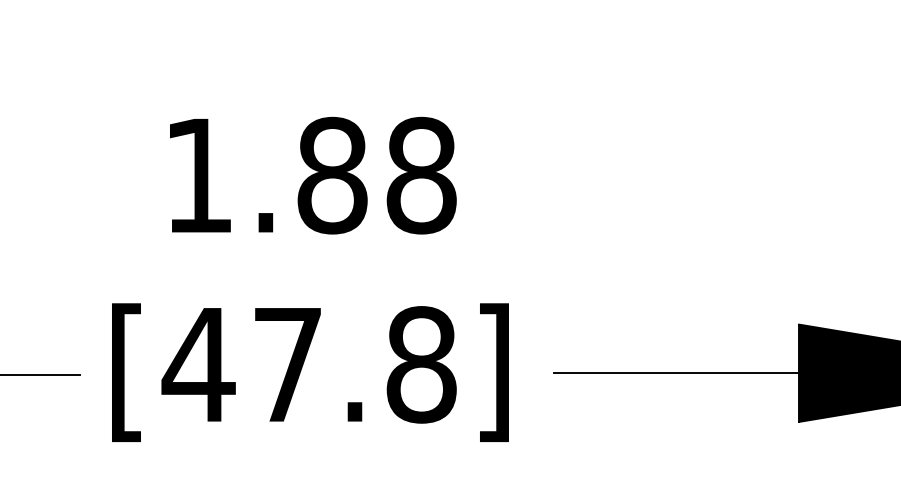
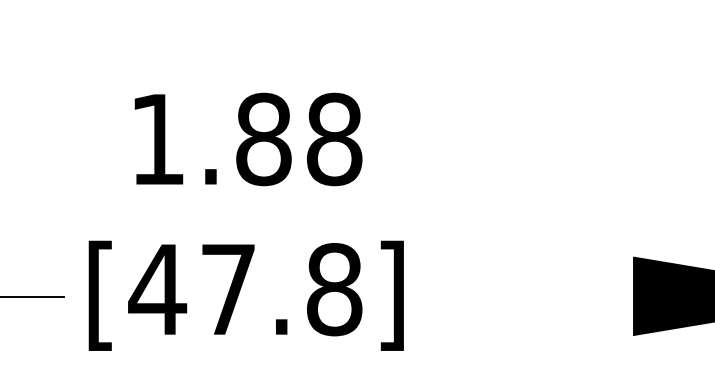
line: (676, 373) -> (536, 296), removed

